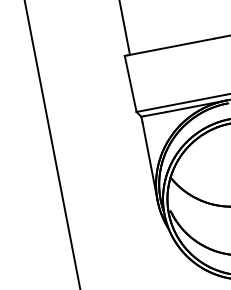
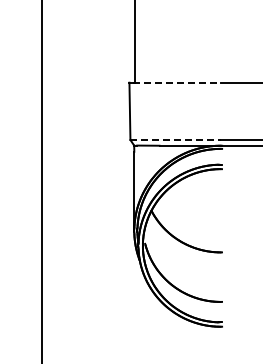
line: (171, 46) -> (177, 82), solid -> dashed
line: (181, 103) -> (176, 140), solid -> dashed

